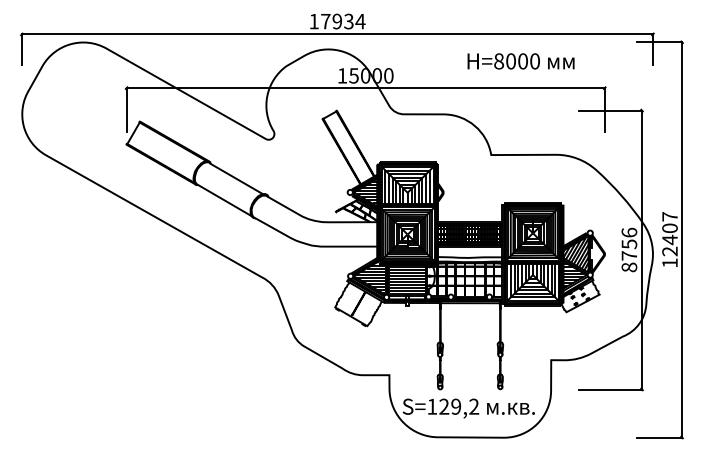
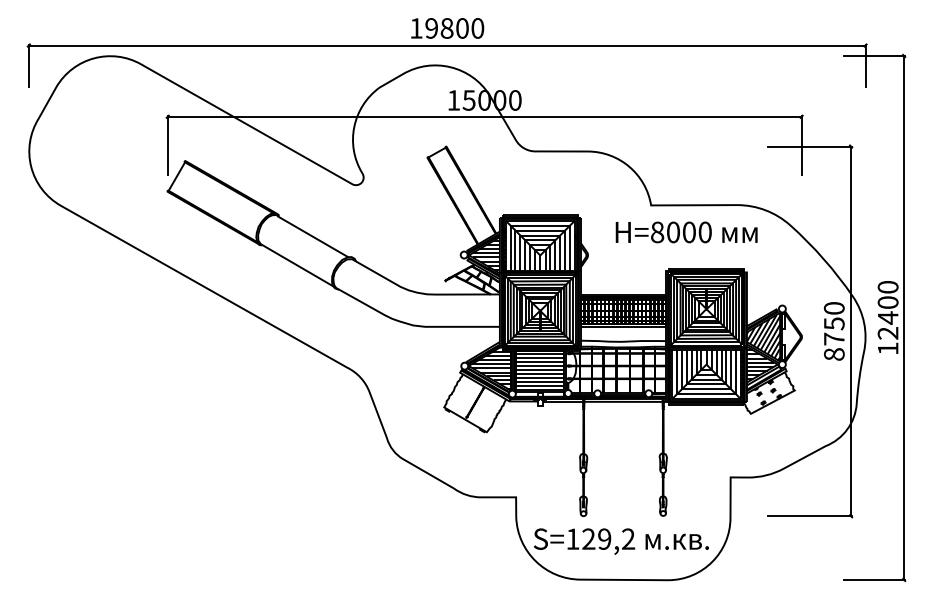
text: (343, 21) -> (455, 28), 17934 -> 19800
text: (520, 61) -> (685, 232), moved
text: (669, 216) -> (887, 286), 12407 -> 12400
text: (629, 232) -> (834, 308), 8756 -> 8750

